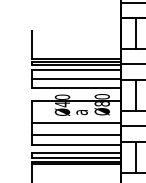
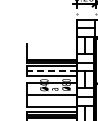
line: (77, 78) -> (52, 70), solid -> dashed
line: (75, 136) -> (51, 102), removed

